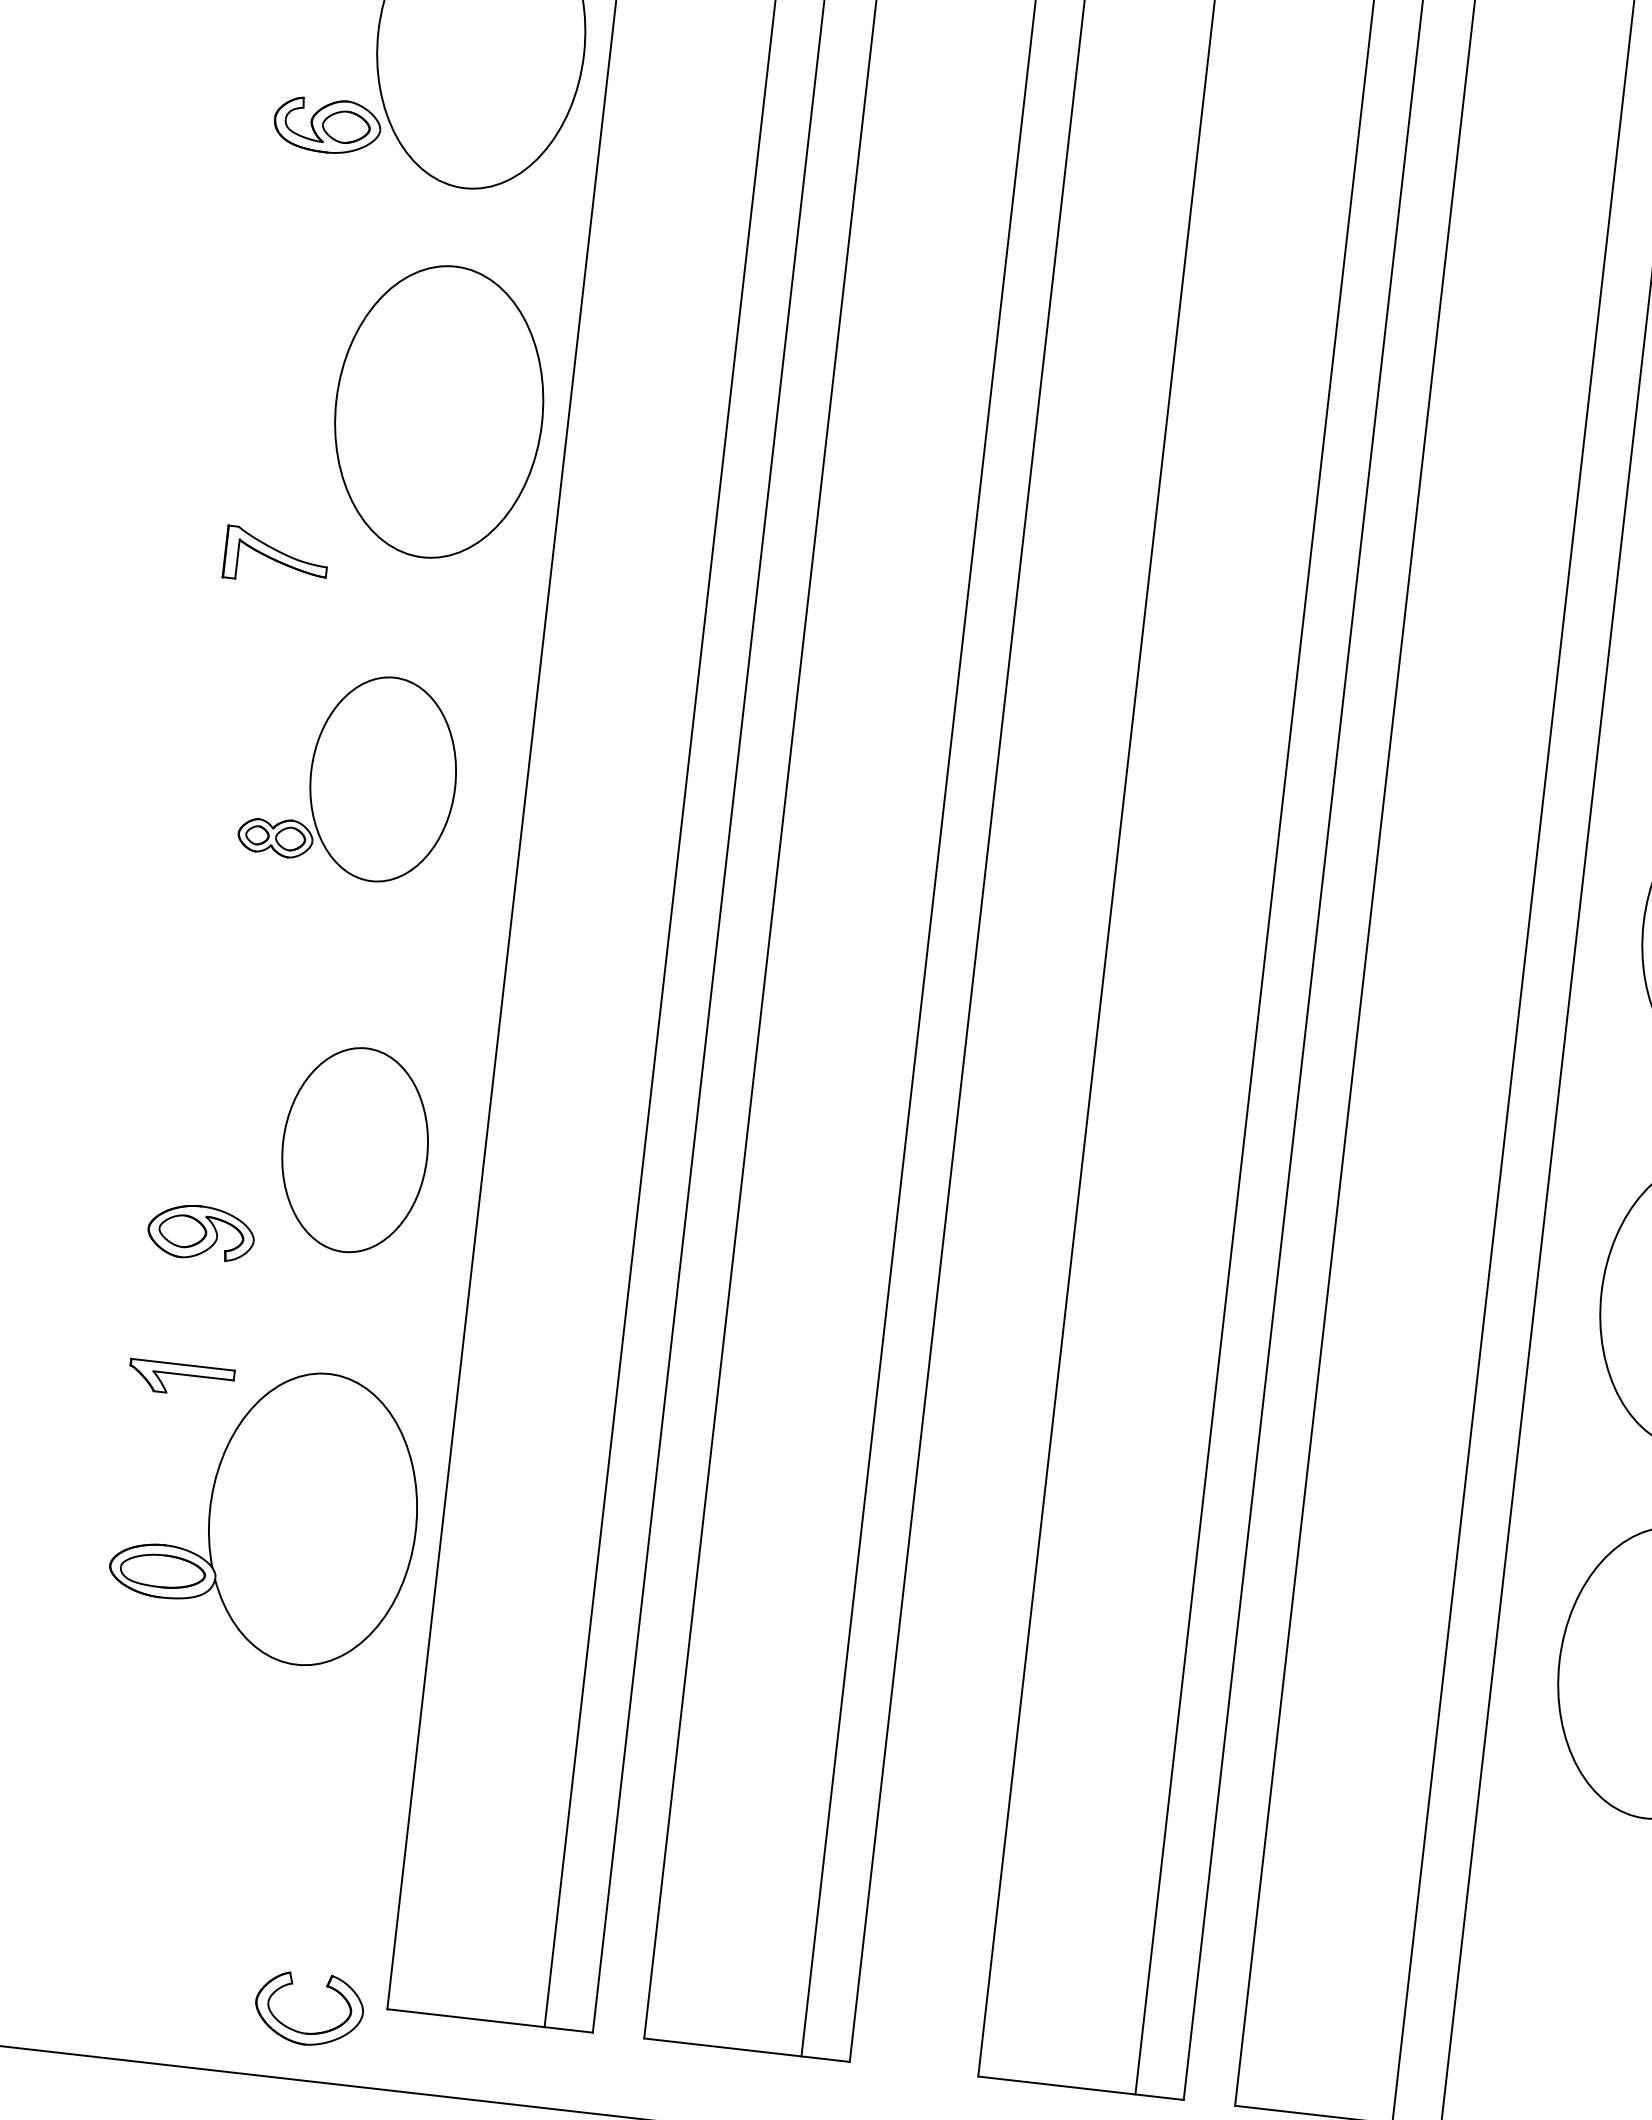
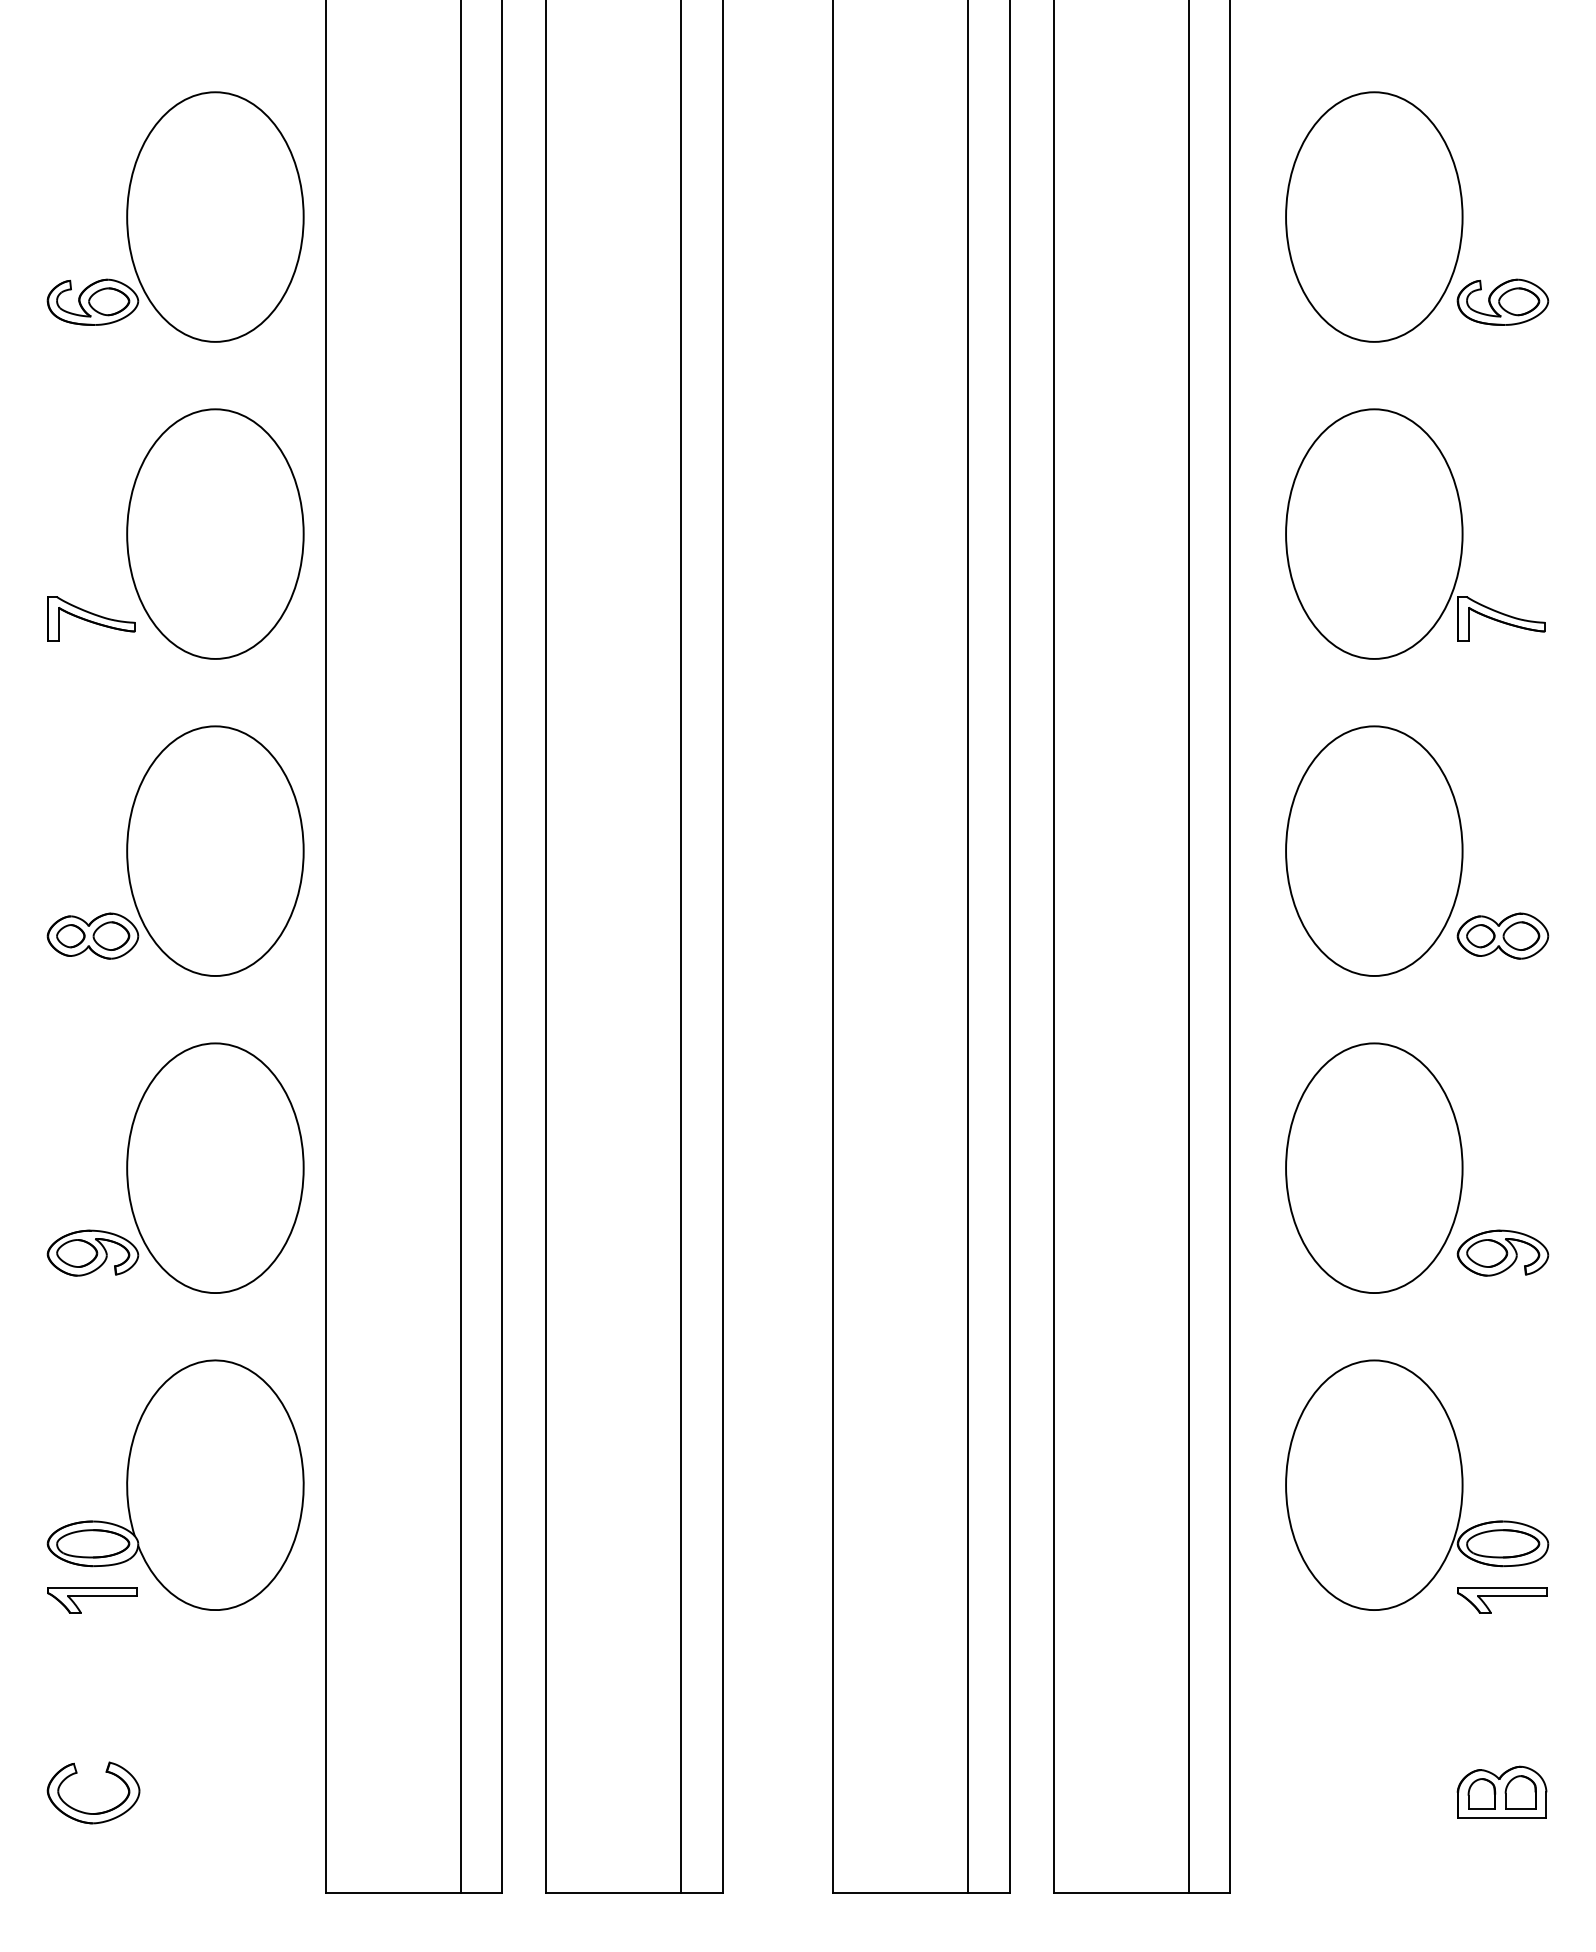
part: (276, 556) -> (91, 618), moved
part: (350, 775) -> (175, 850), size x1.43
part: (355, 1149) -> (215, 1167), size x1.43
part: (181, 1379) -> (92, 1600), moved
part: (310, 2032) -> (96, 1812), moved

